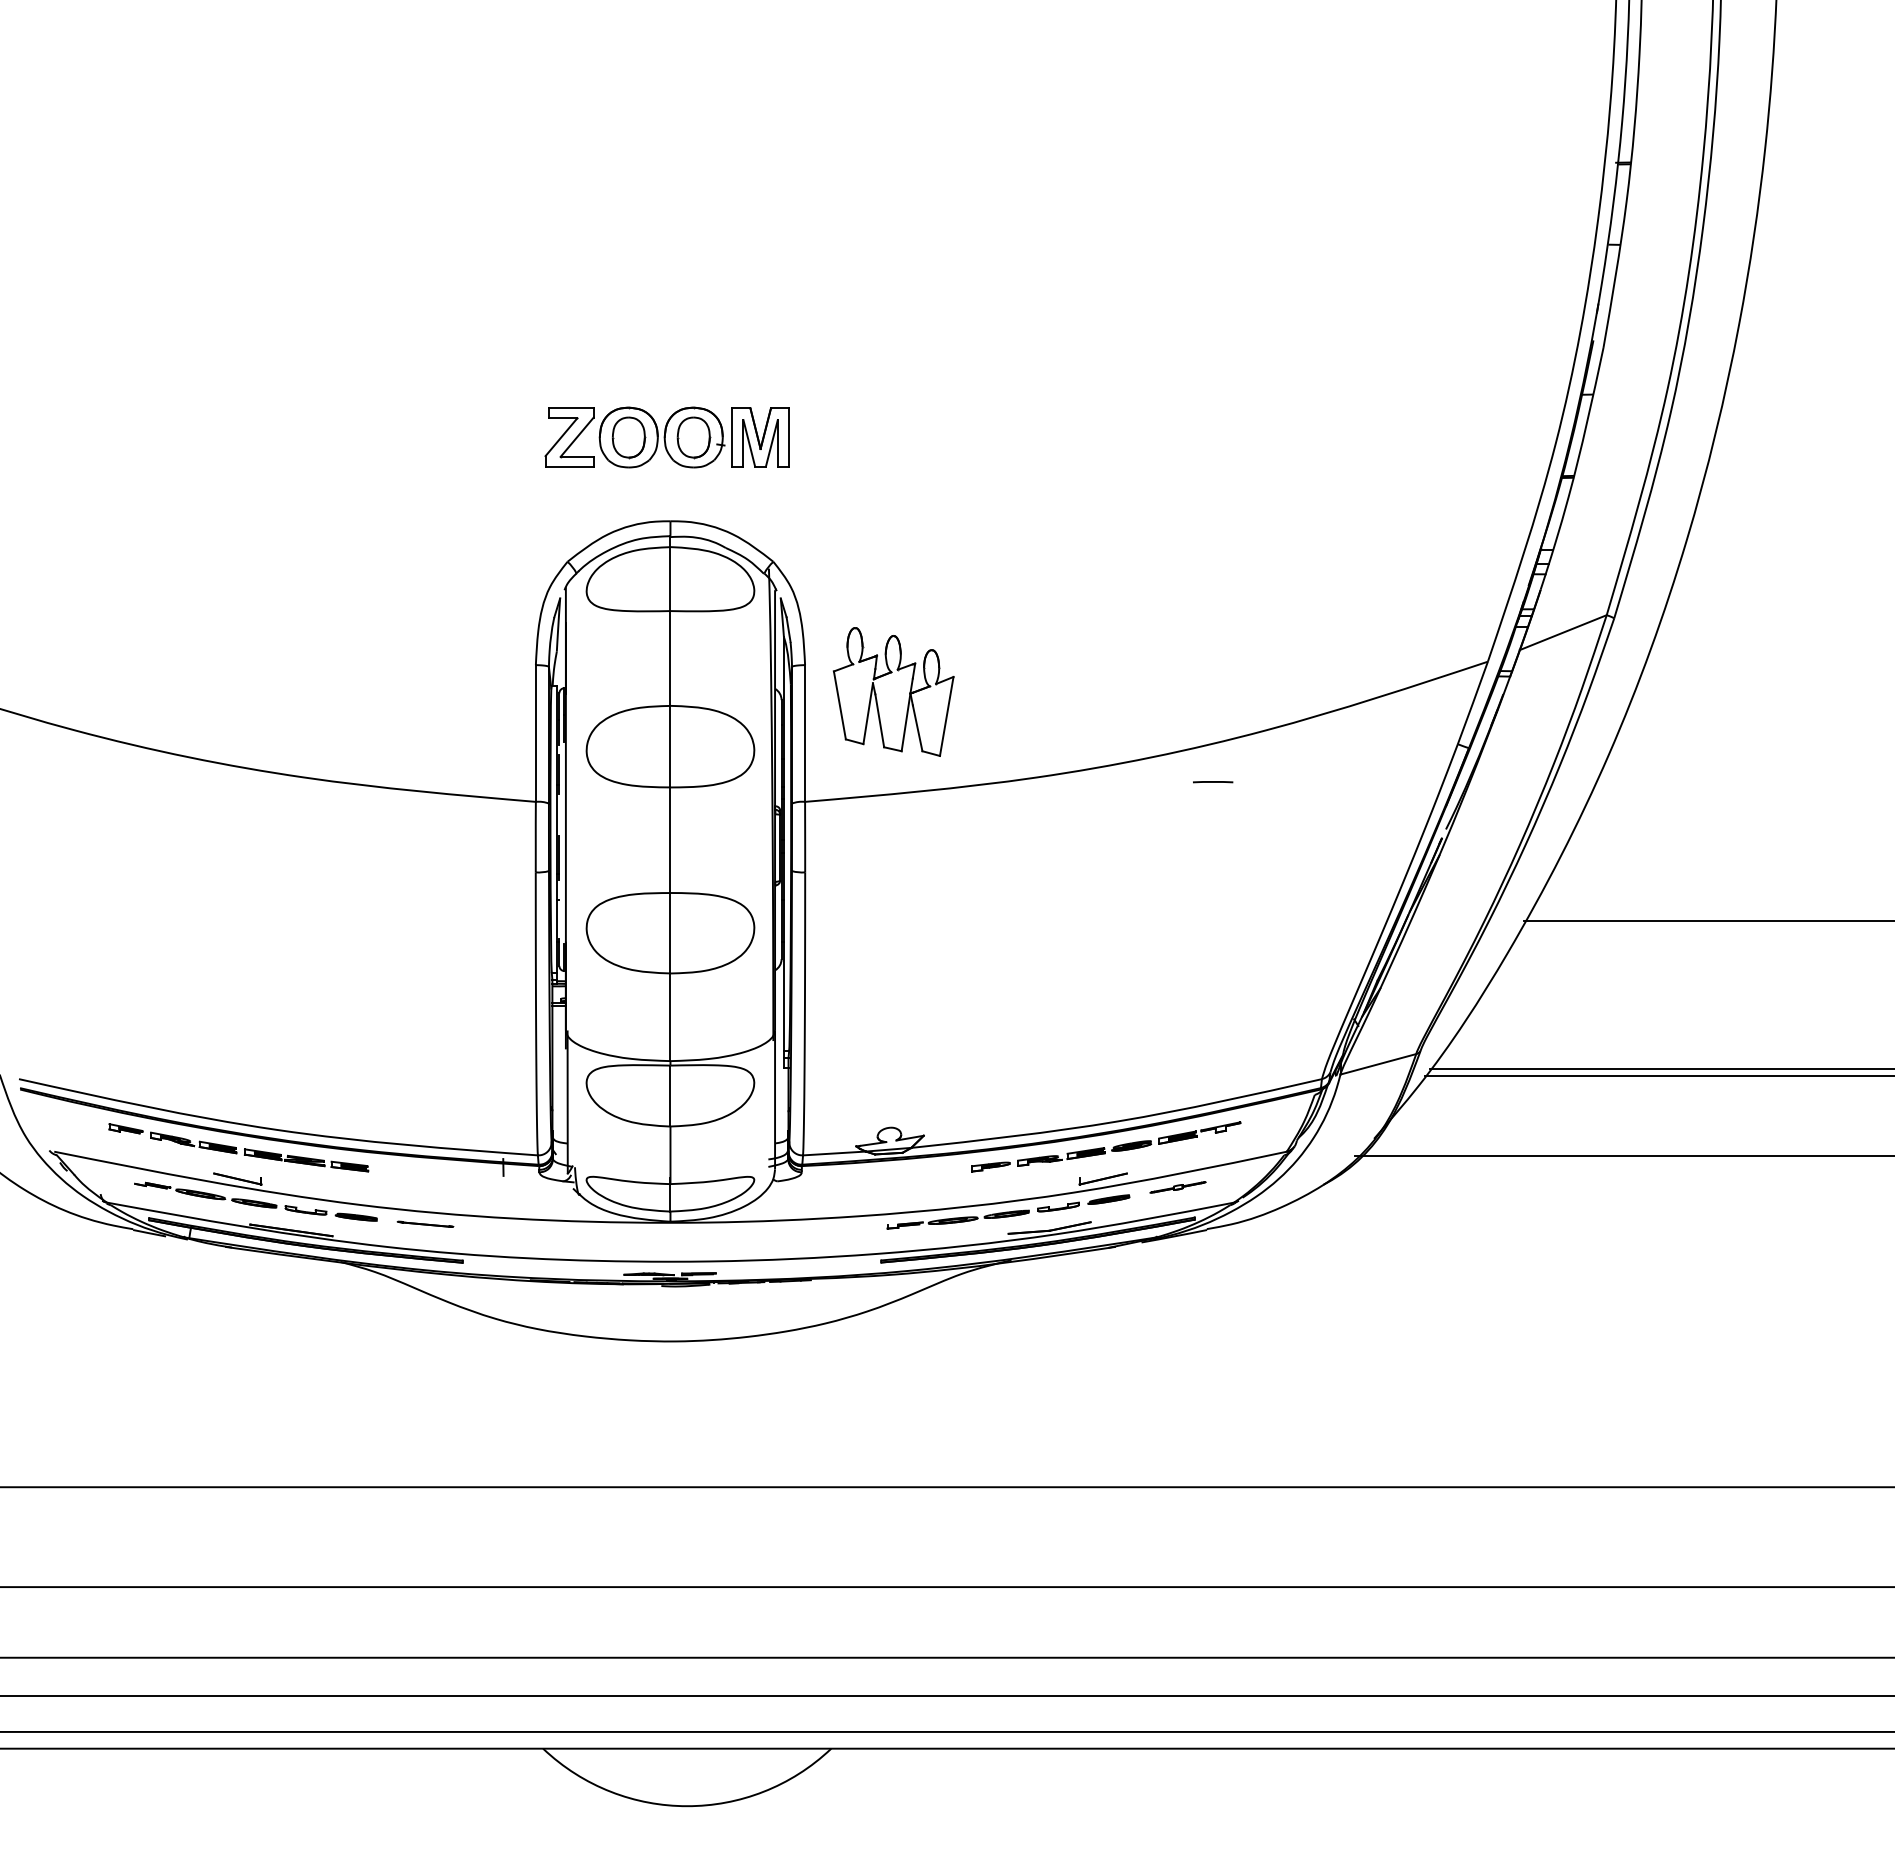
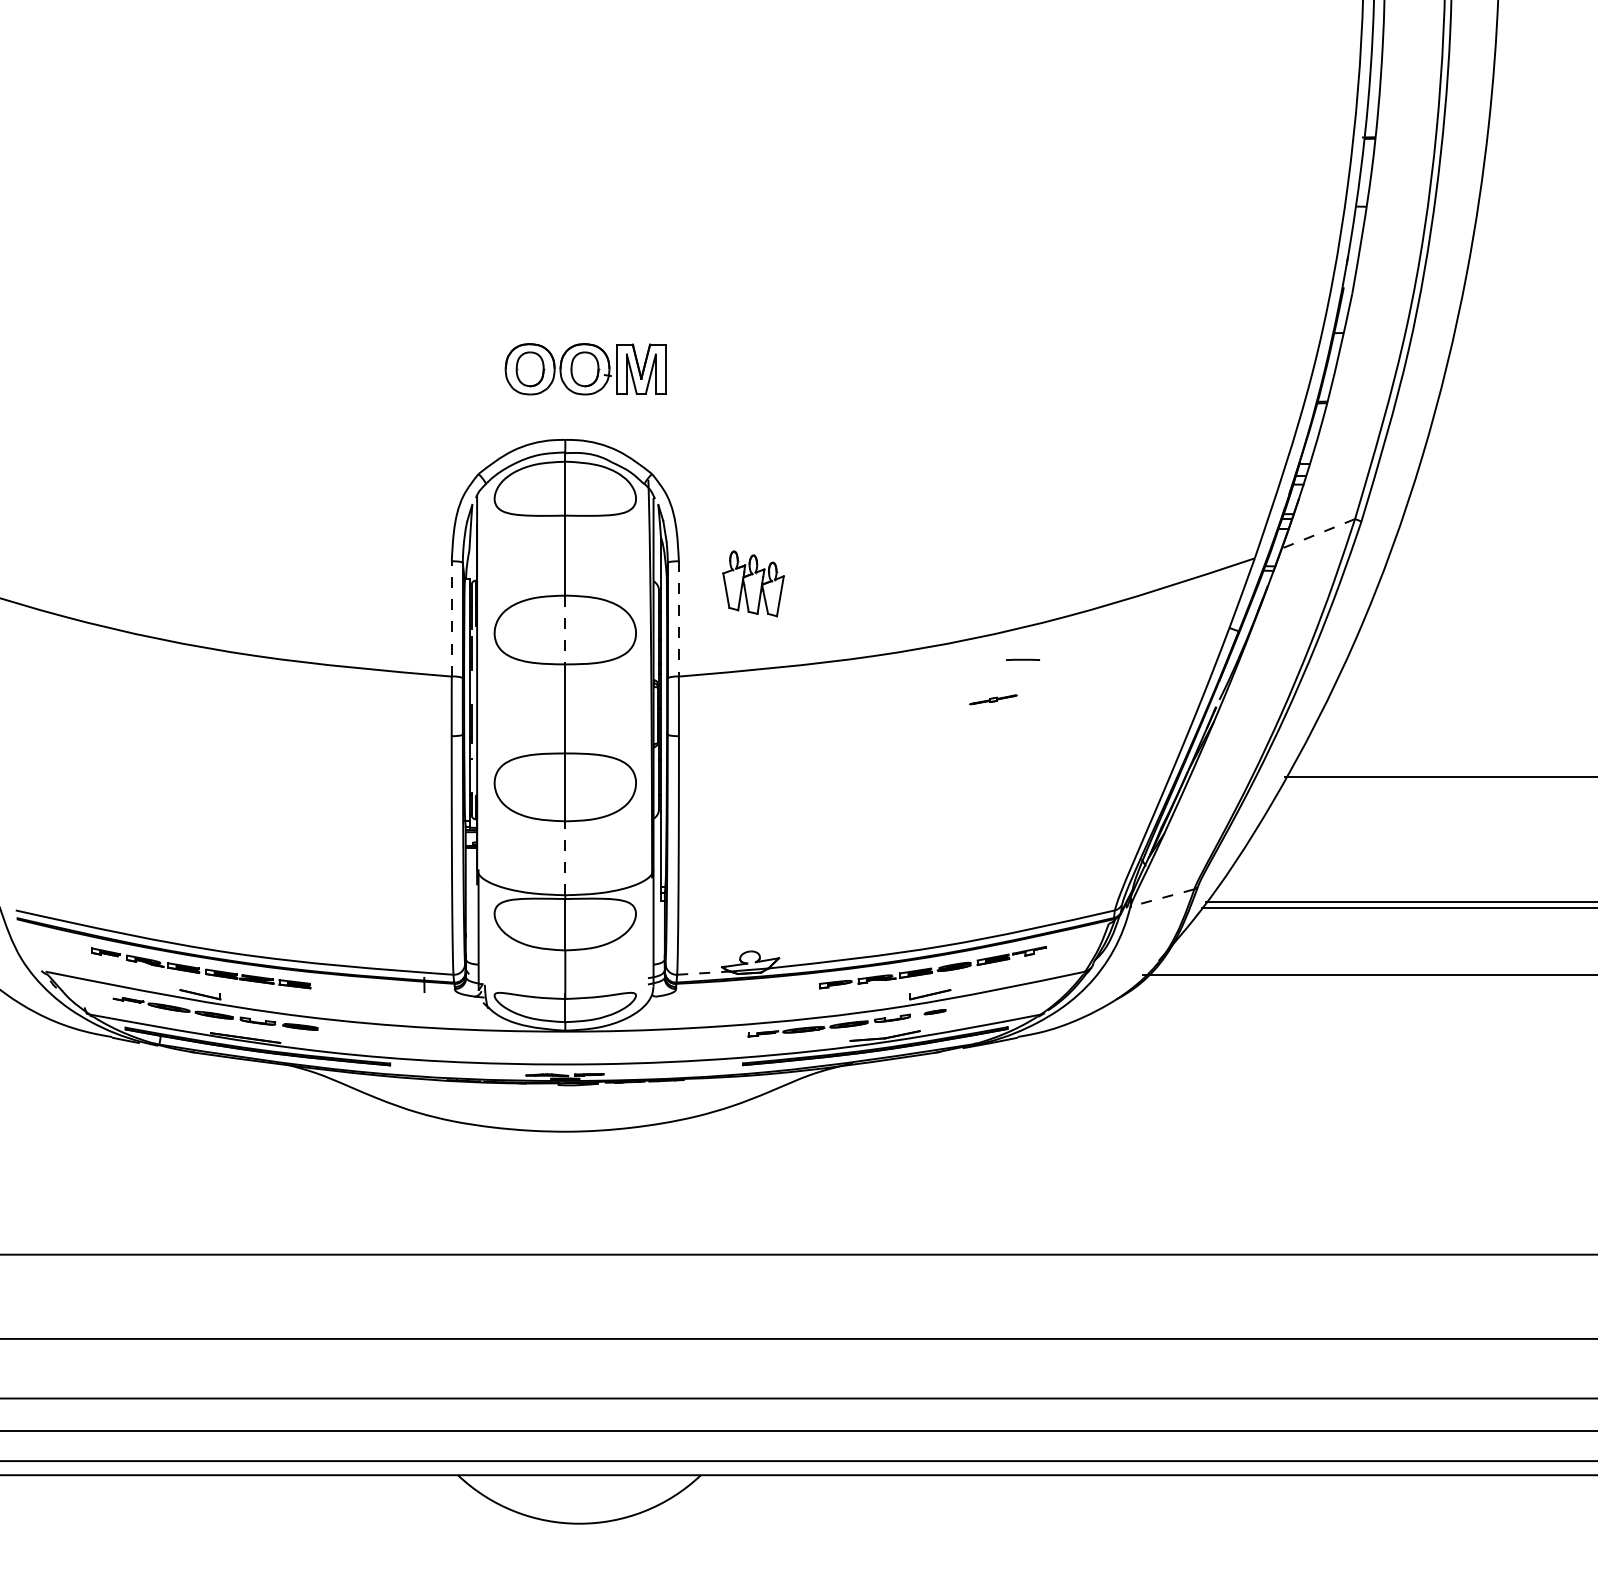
part: (569, 437) -> (480, 369), removed
line: (1563, 632) -> (1318, 533), solid -> dashed
part: (893, 691) -> (753, 583), size x0.6
line: (535, 733) -> (451, 618), solid -> dashed
line: (805, 734) -> (679, 619), solid -> dashed
line: (670, 746) -> (565, 629), solid -> dashed
line: (670, 1017) -> (565, 858), solid -> dashed
line: (1377, 1064) -> (1161, 898), solid -> dashed
line: (834, 1153) -> (703, 973), solid -> dashed
part: (1177, 1187) -> (993, 699), moved
part: (1108, 1199) -> (934, 1011), size x0.6
line: (425, 1223) -> (358, 1032), removed

